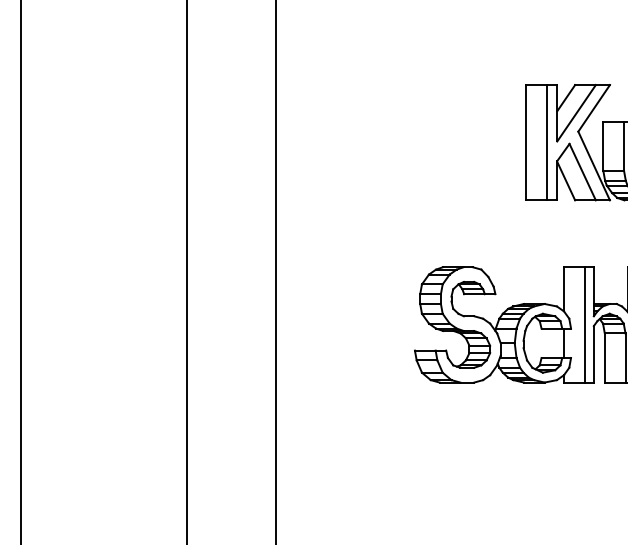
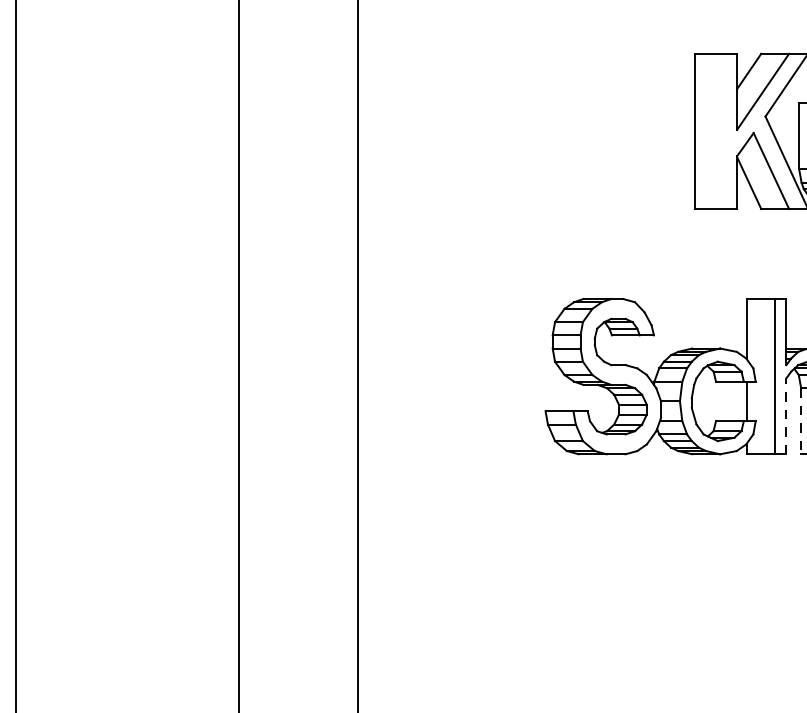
line: (546, 142) -> (722, 131), removed
line: (593, 353) -> (785, 415), solid -> dashed
line: (604, 358) -> (800, 421), solid -> dashed

